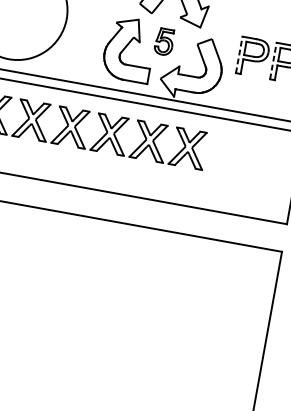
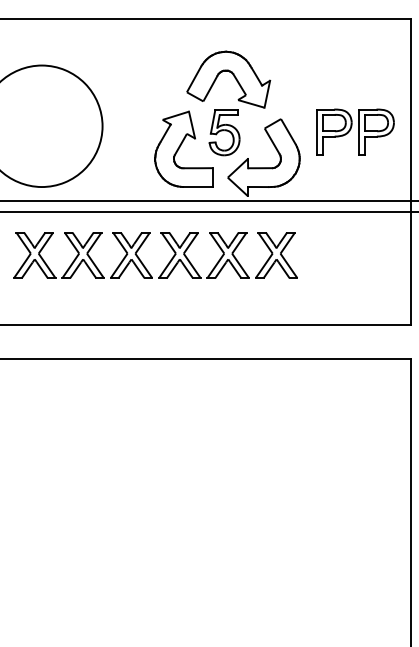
part: (164, 41) -> (224, 132), size x1.43
line: (239, 55) -> (317, 132), dashed -> solid
line: (273, 61) -> (359, 132), dashed -> solid

